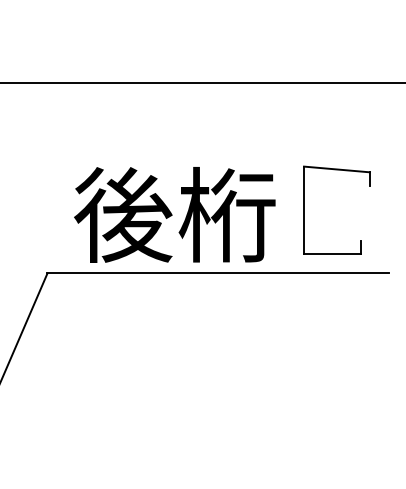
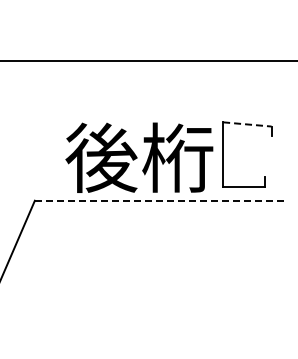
line: (337, 169) -> (247, 124), solid -> dashed
text: (175, 214) -> (139, 157), moved
line: (218, 273) -> (160, 200), solid -> dashed

